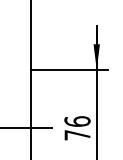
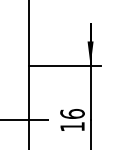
text: (77, 135) -> (72, 127), 76 -> 16

